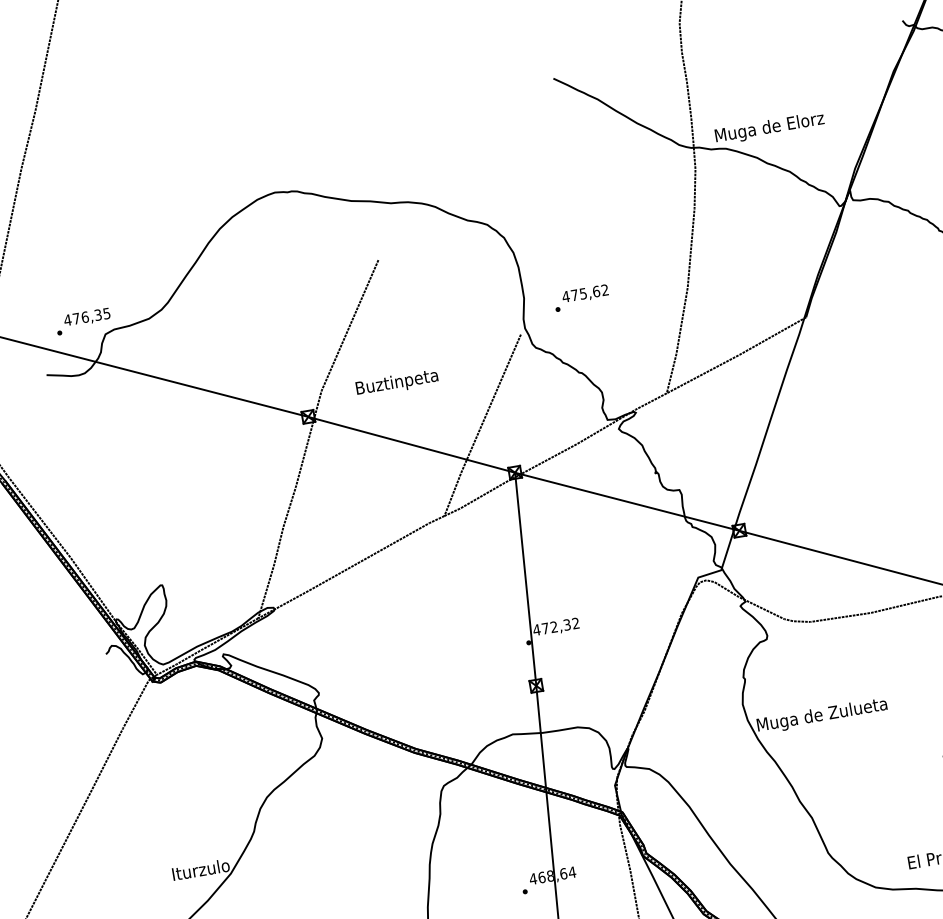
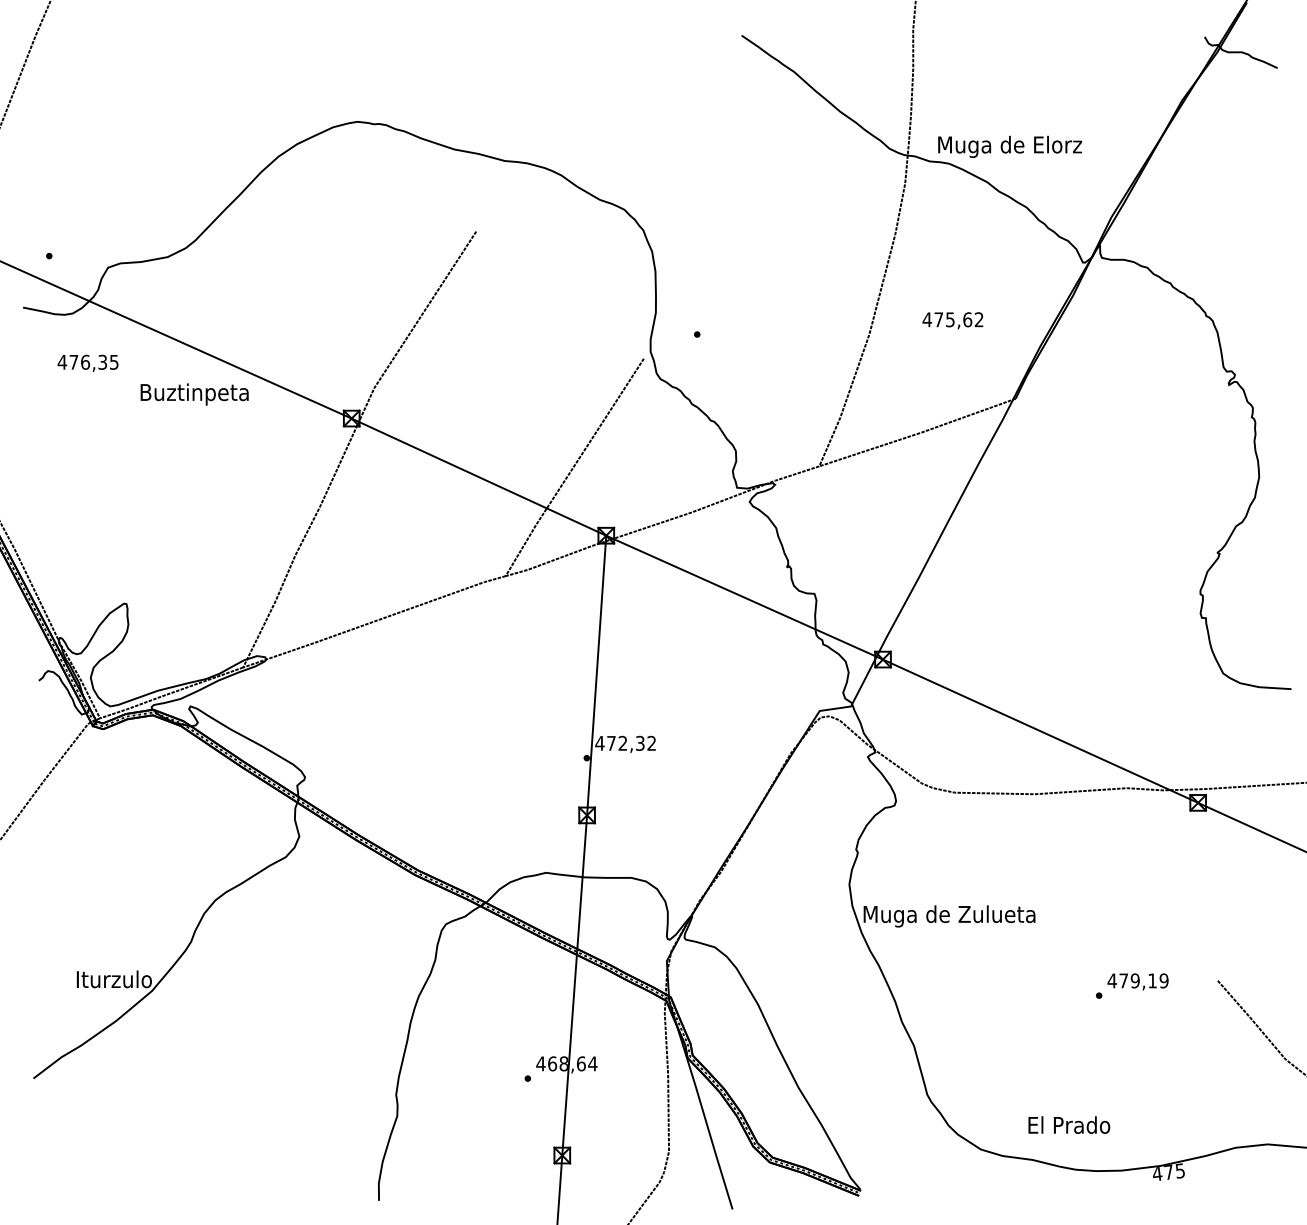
text: (585, 294) -> (952, 320), moved
text: (86, 317) -> (87, 362), moved
text: (397, 383) -> (194, 394), moved

